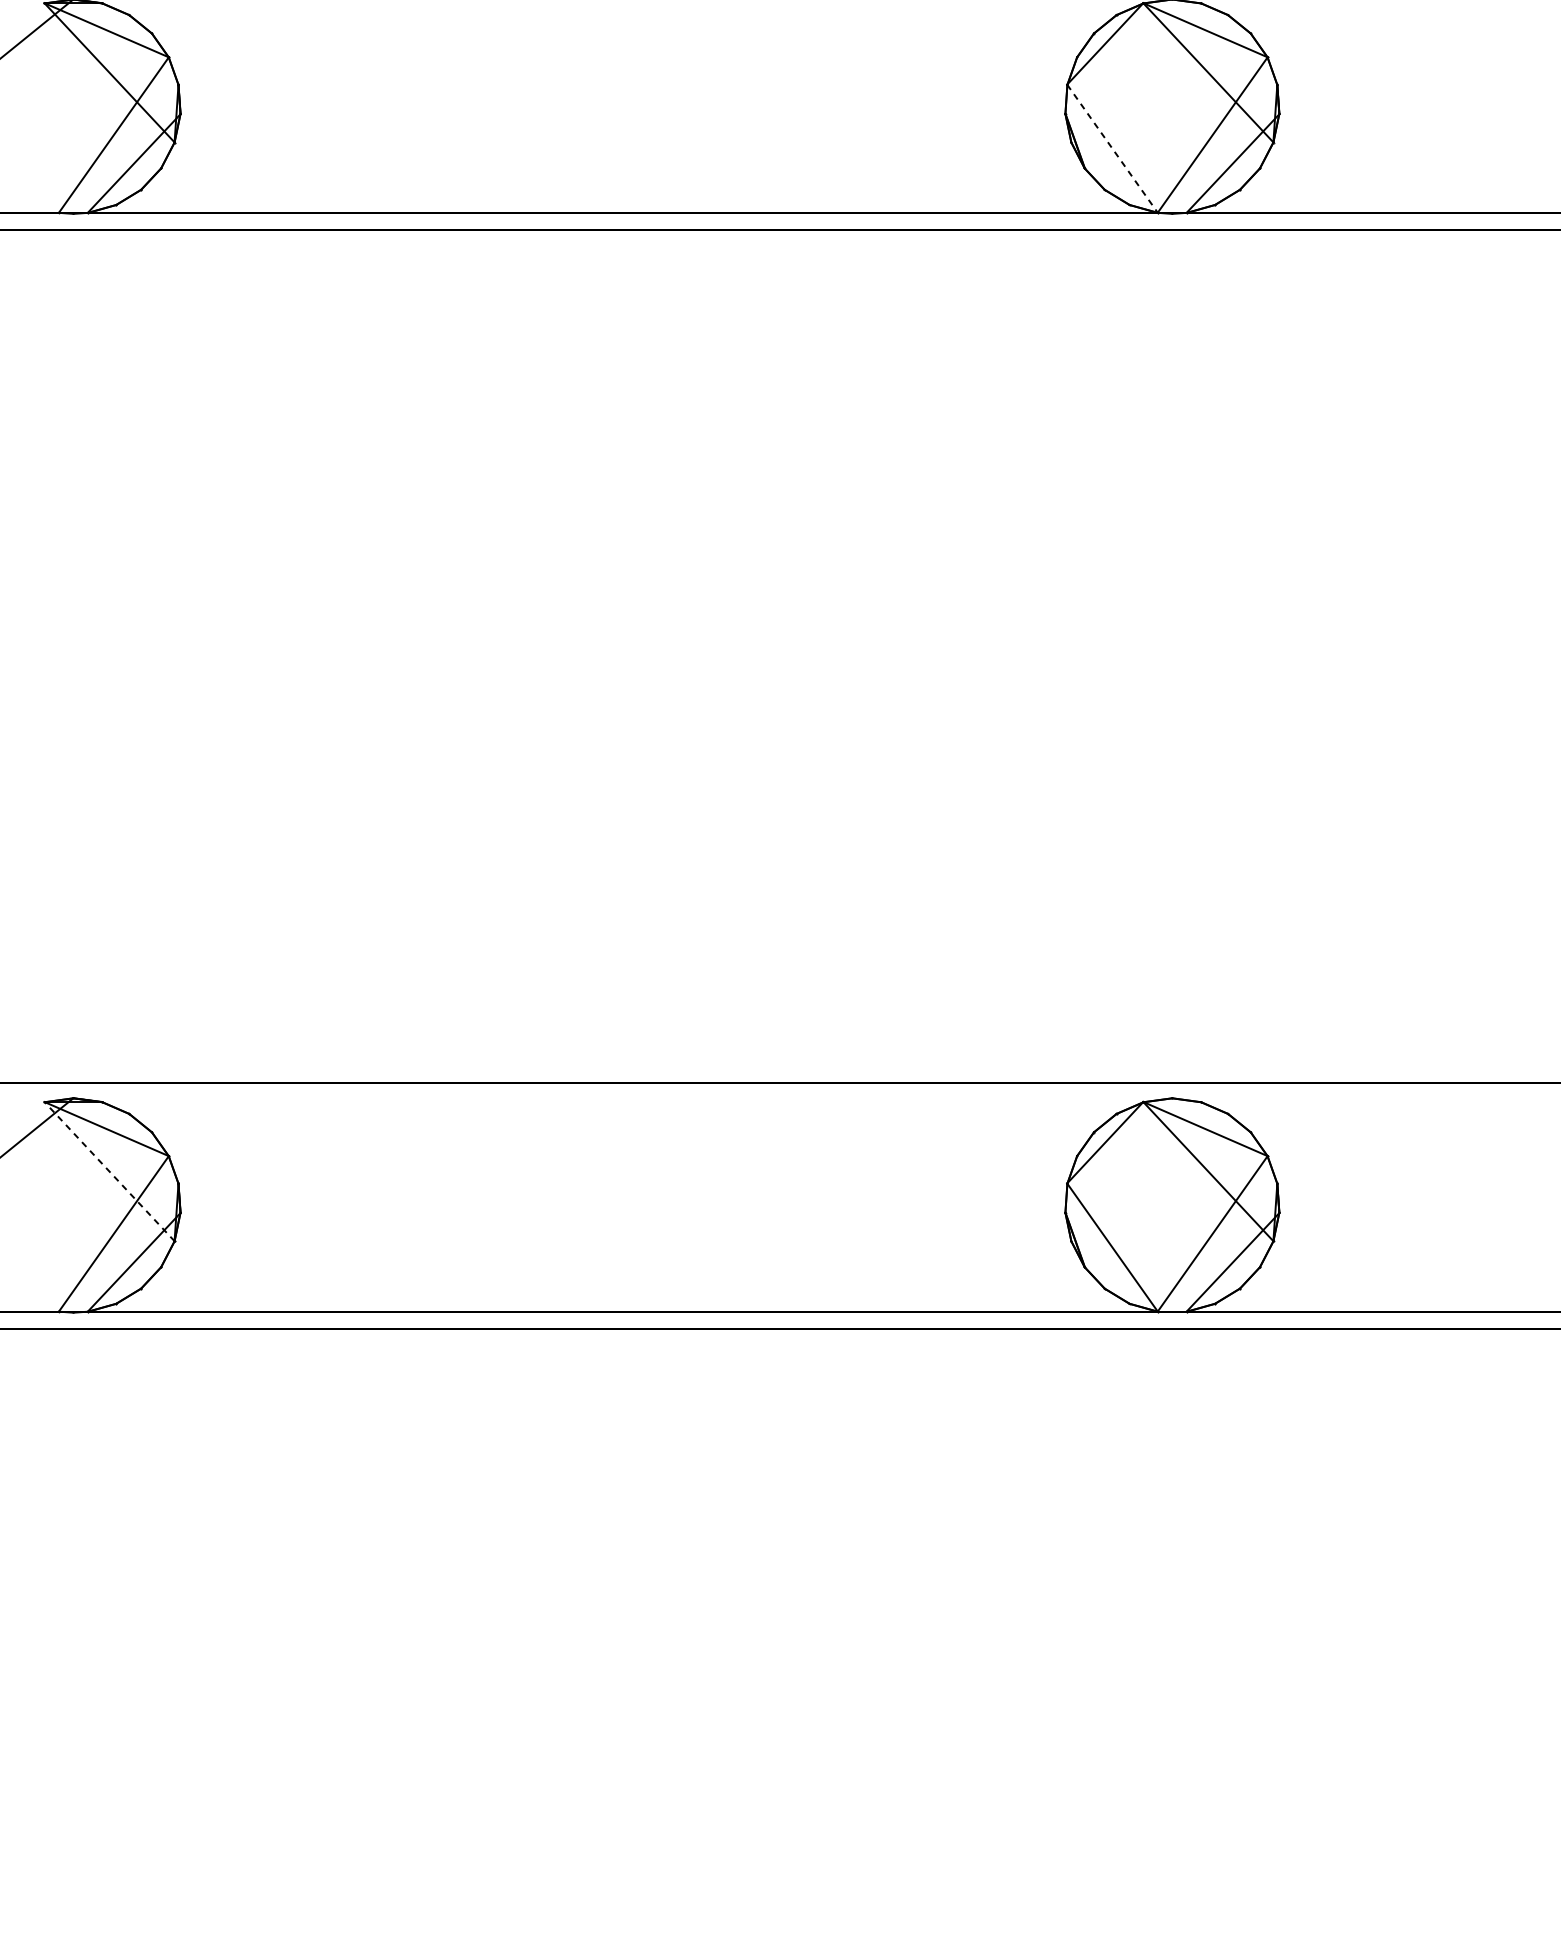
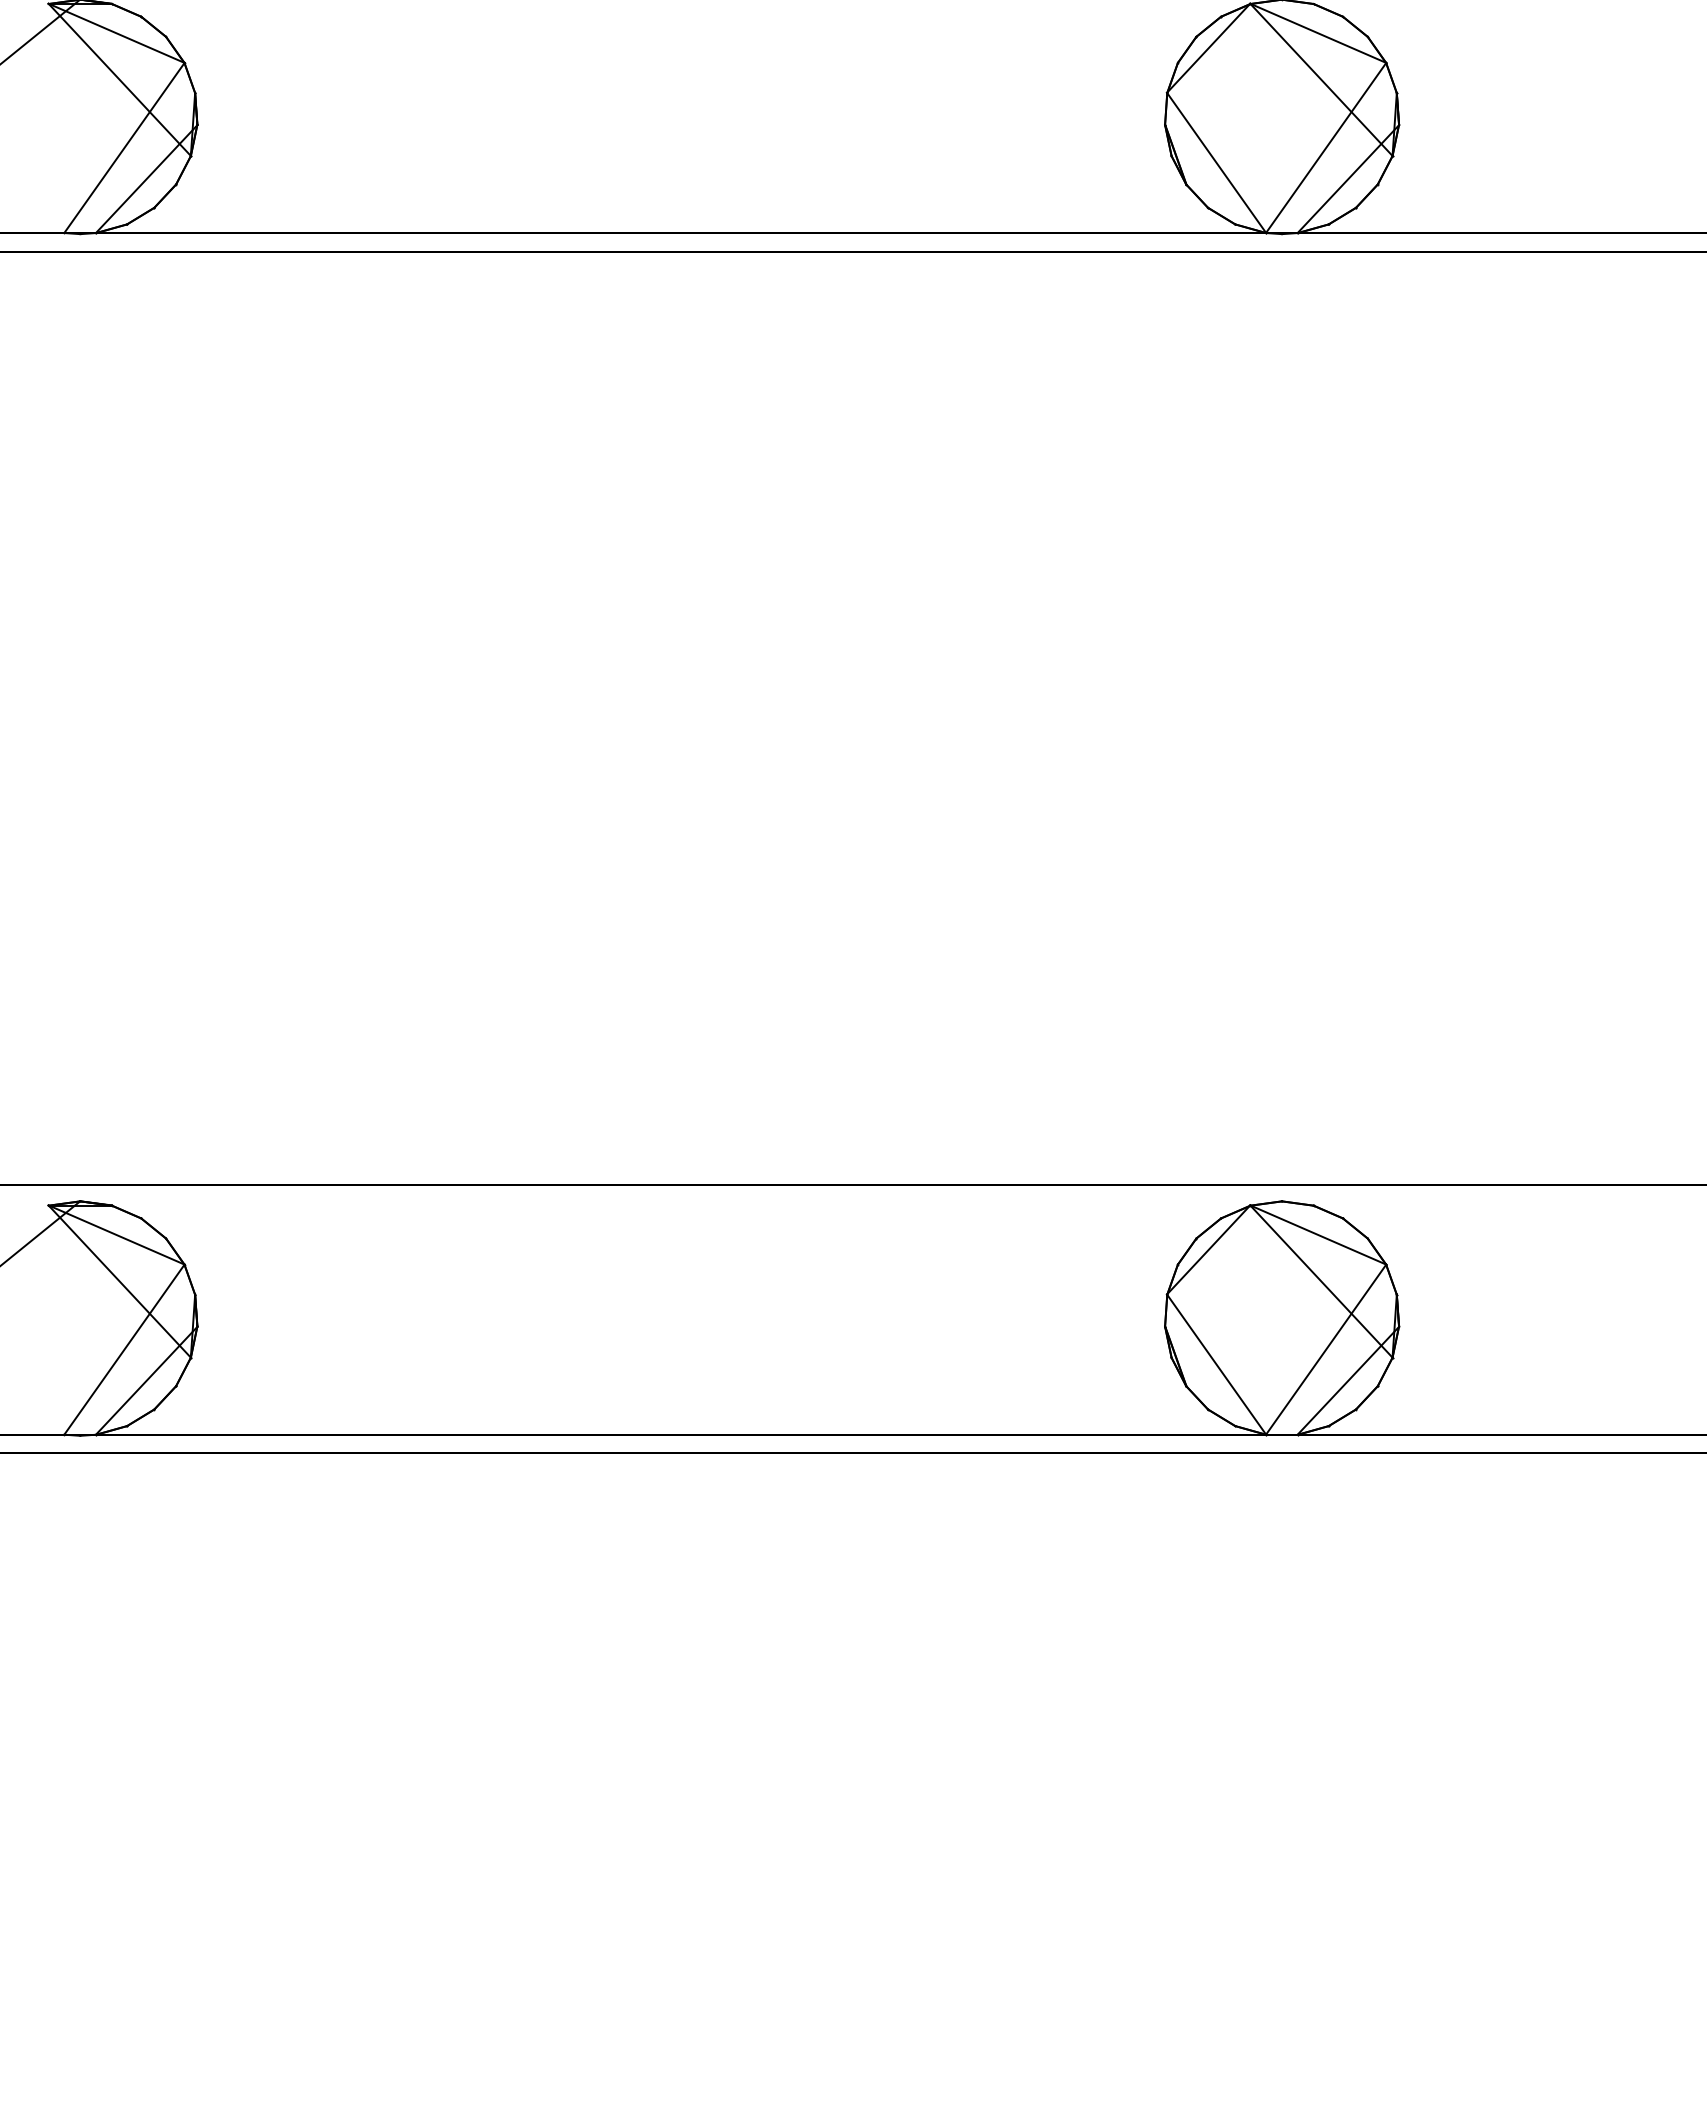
line: (1112, 148) -> (1216, 162), dashed -> solid
line: (109, 1171) -> (119, 1281), dashed -> solid

